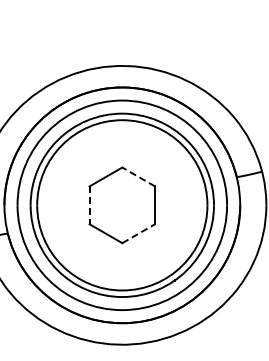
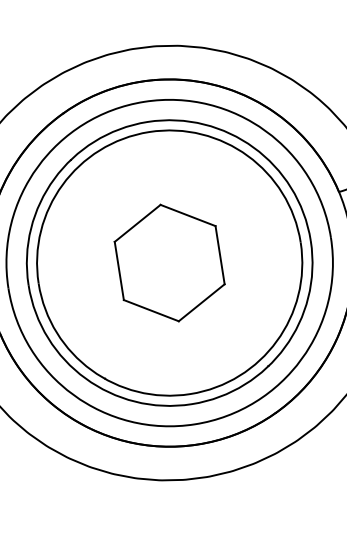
line: (138, 176) -> (187, 214), dashed -> solid
line: (89, 205) -> (119, 271), dashed -> solid
line: (138, 233) -> (201, 302), dashed -> solid

